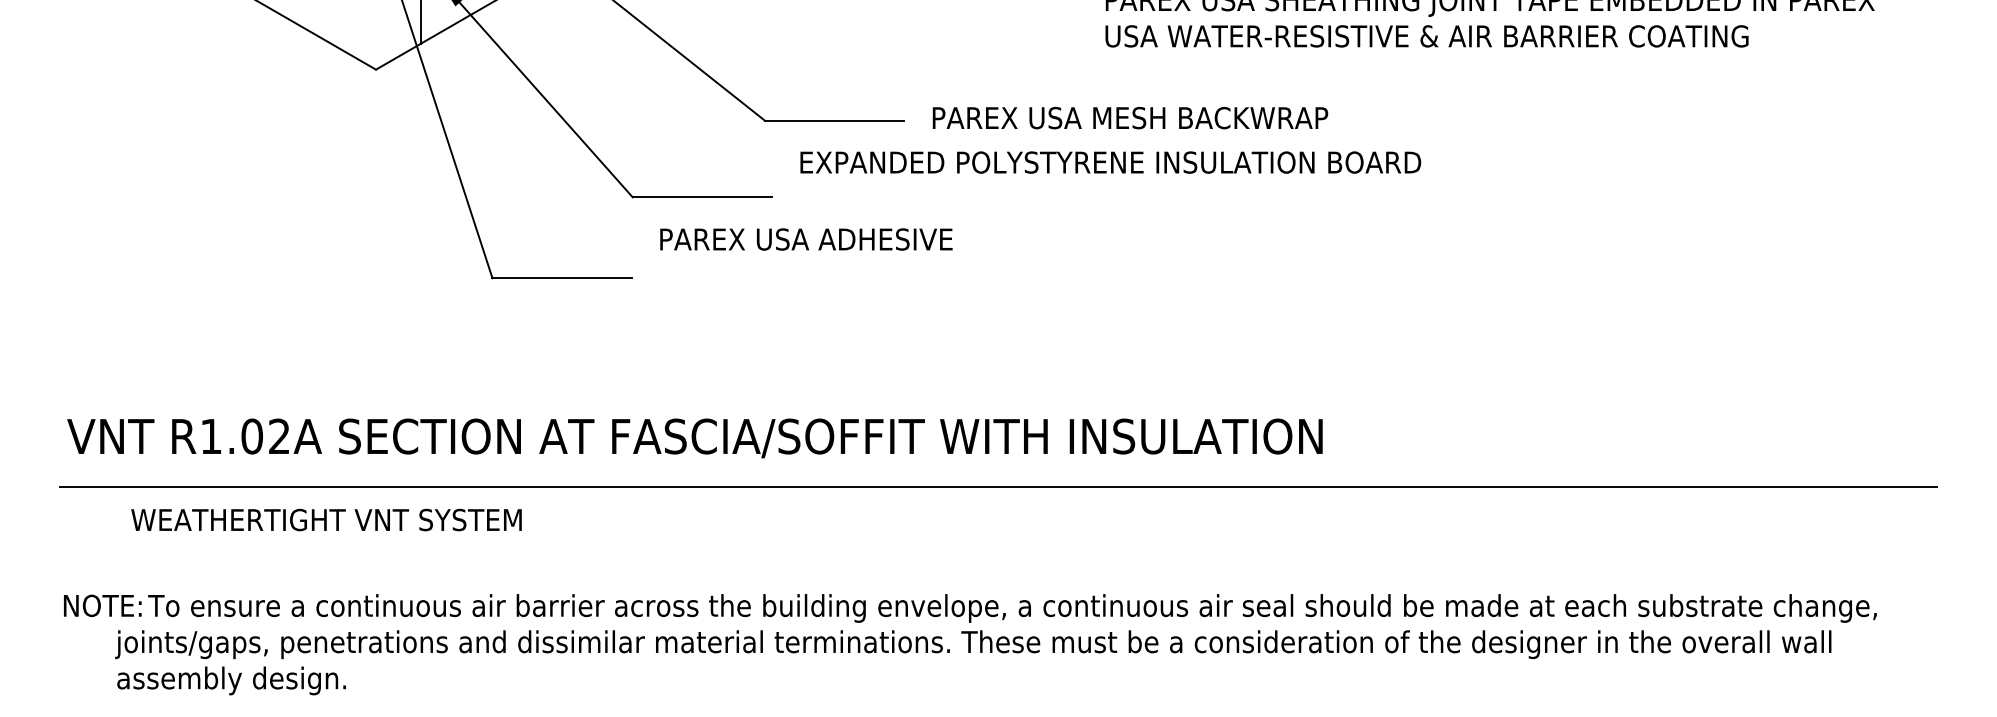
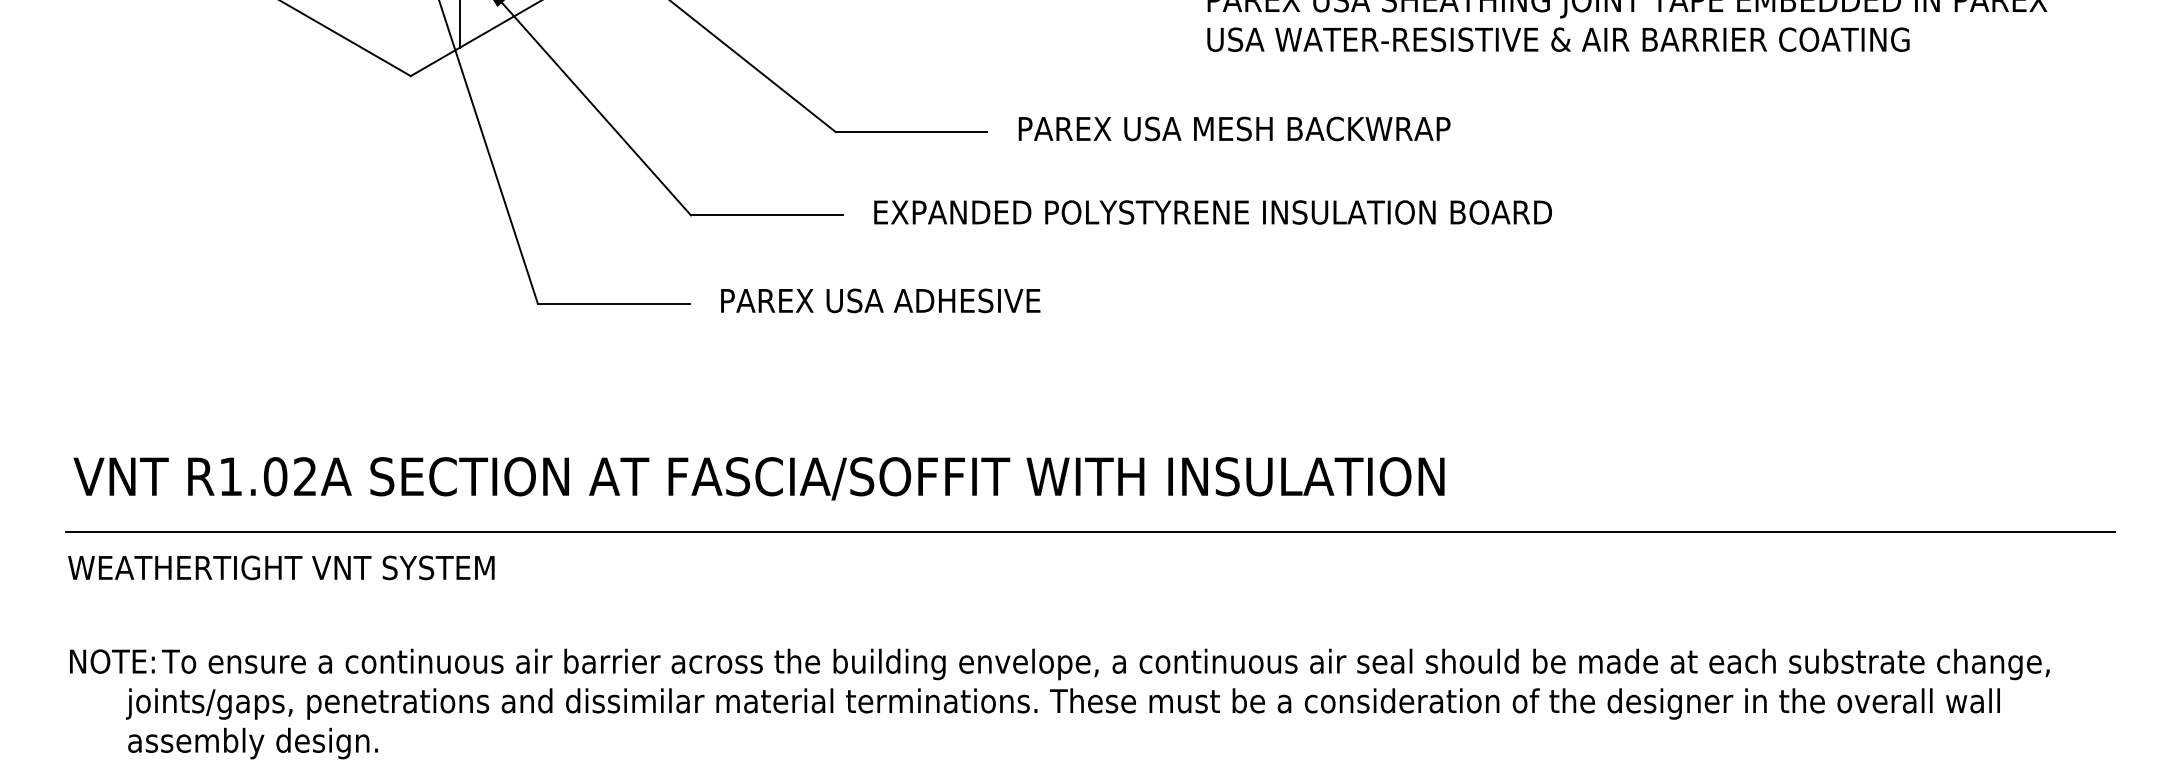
text: (1110, 162) -> (1212, 212), moved
text: (806, 239) -> (880, 300), moved
text: (326, 519) -> (281, 567), moved

